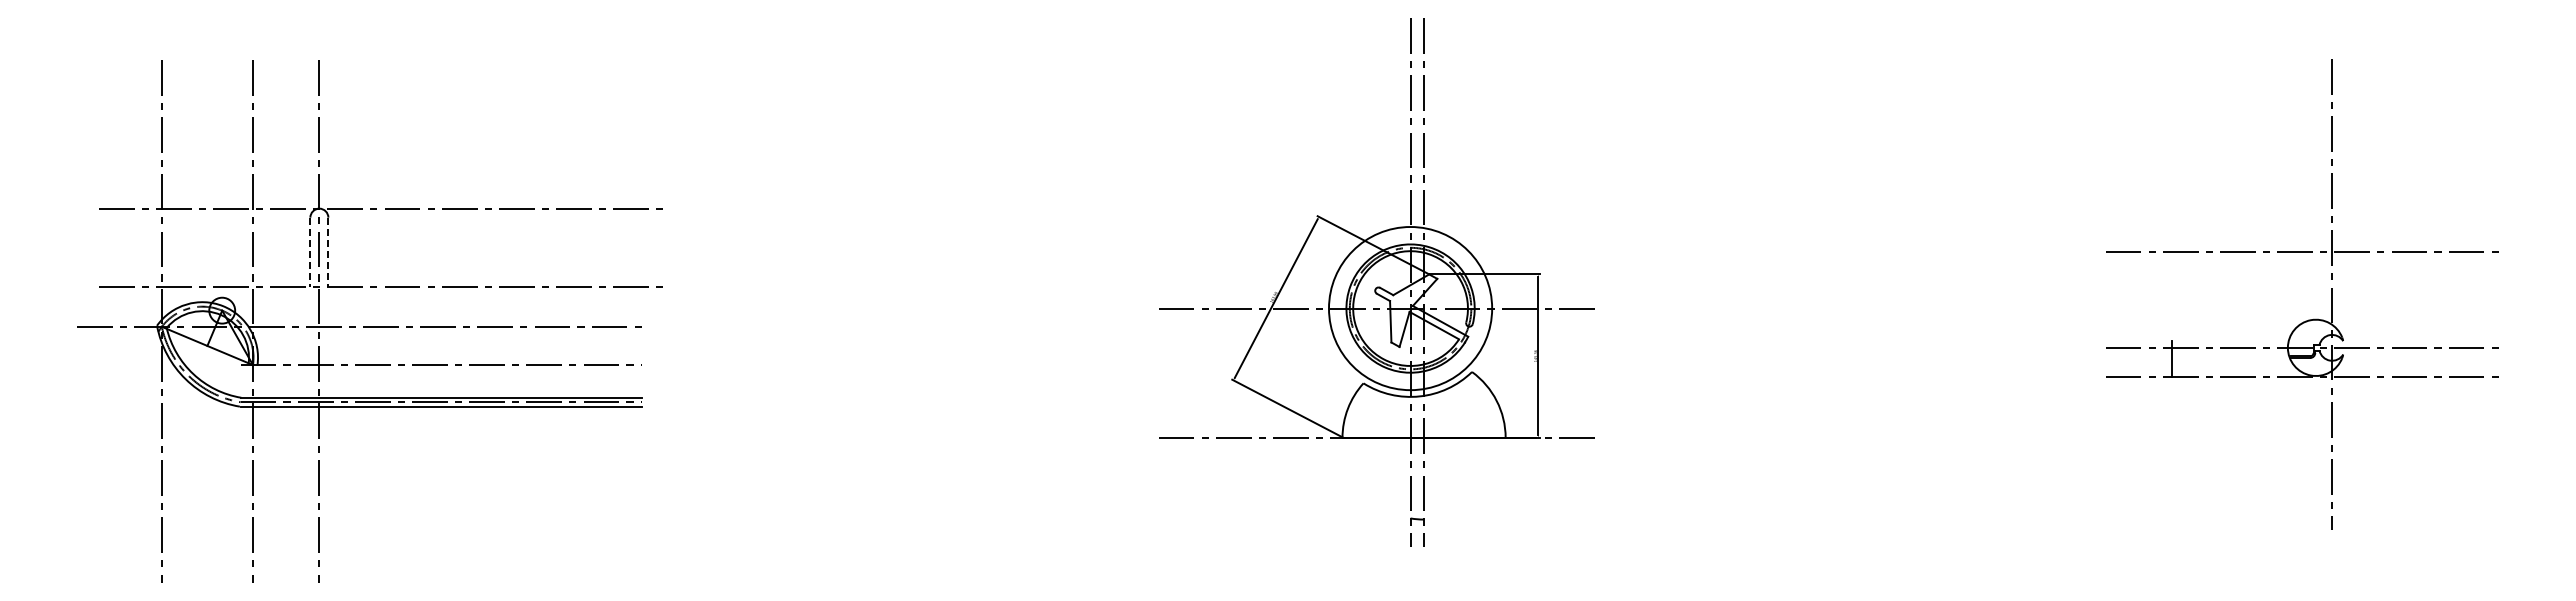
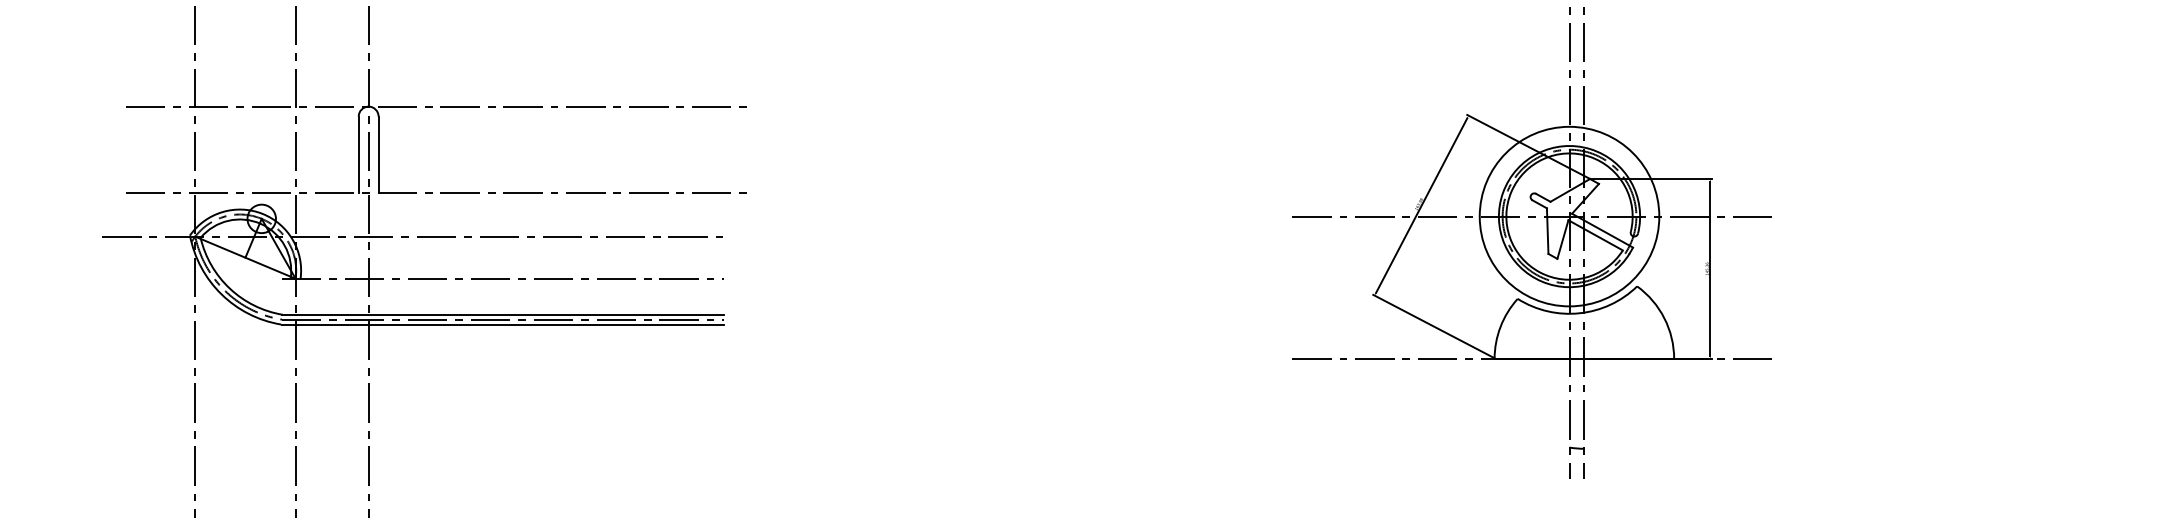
line: (310, 252) -> (358, 154), dashed -> solid
line: (328, 252) -> (378, 154), dashed -> solid

